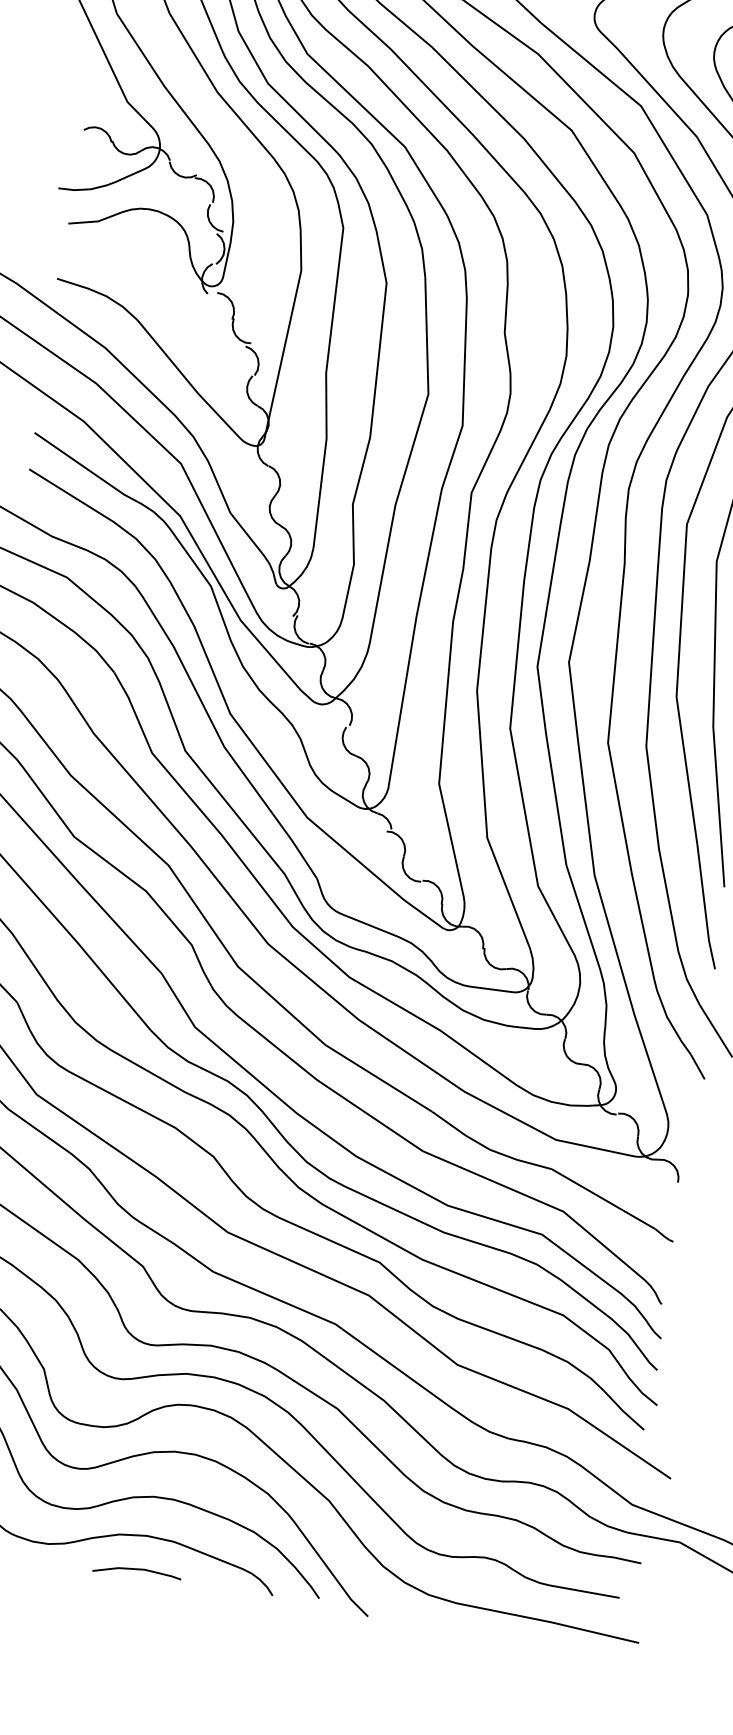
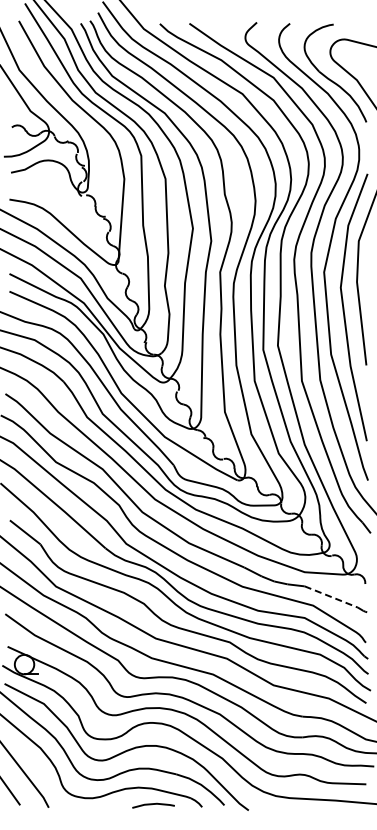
line: (604, 1198) -> (331, 596), solid -> dashed
line: (137, 1570) -> (153, 804), moved

